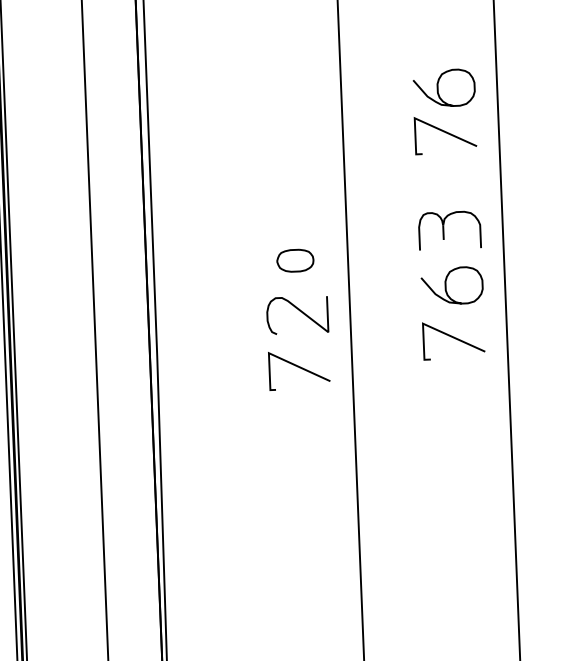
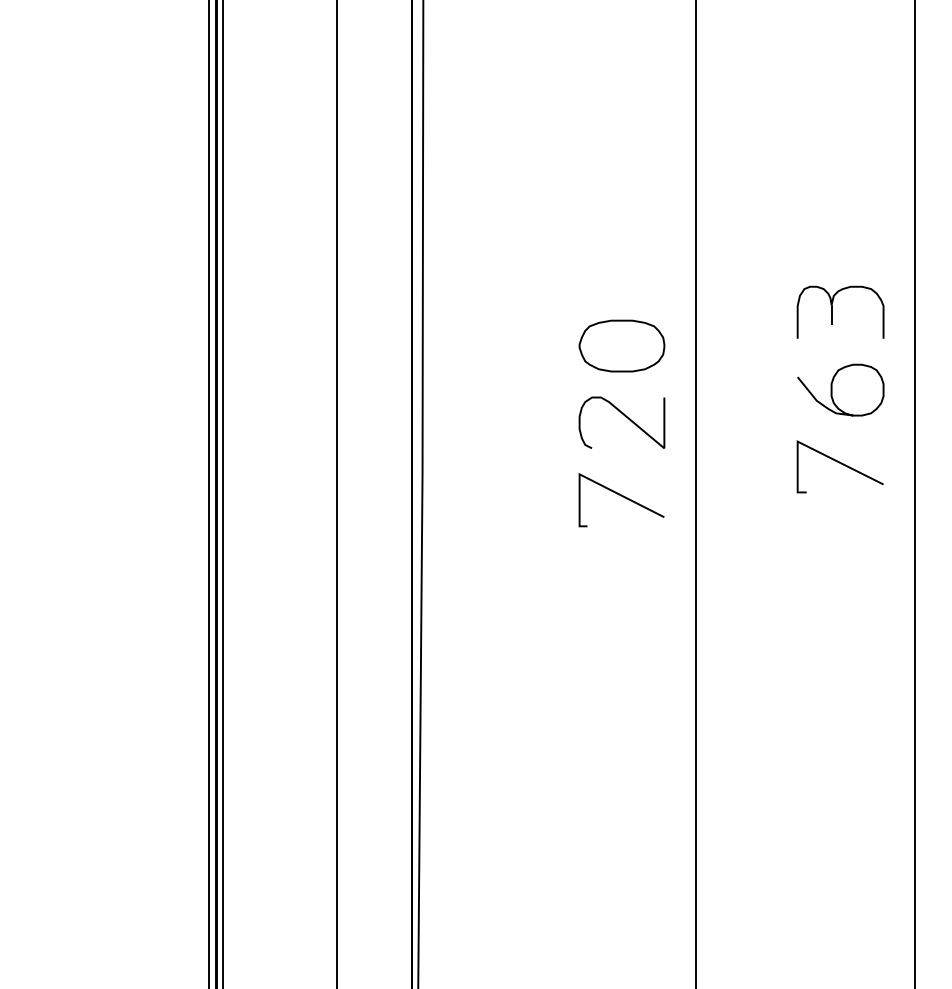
curve: (438, 88) -> (832, 111), removed
curve: (446, 133) -> (841, 175), removed
part: (295, 260) -> (621, 345), size x1.67

